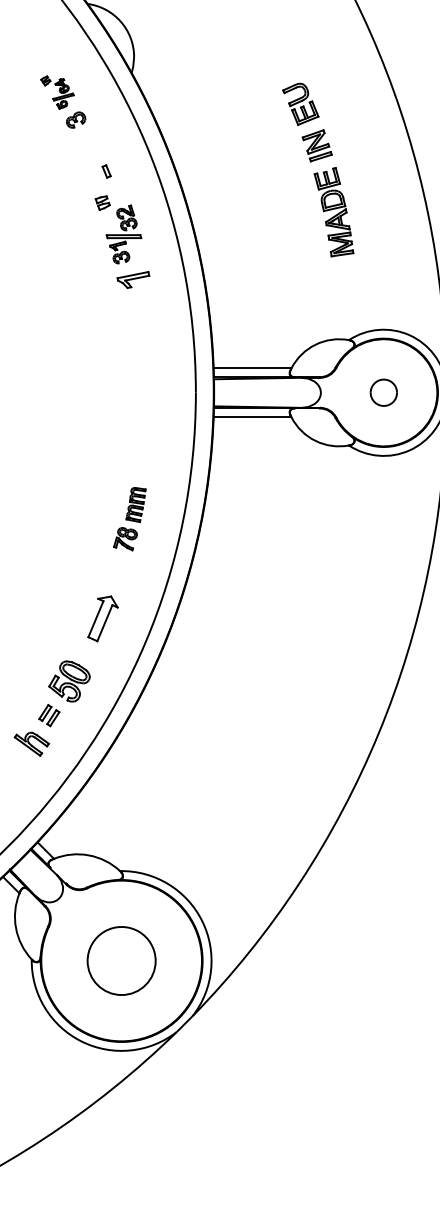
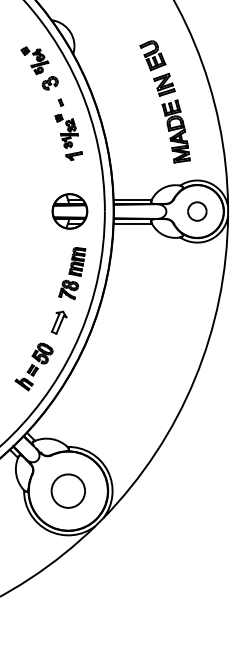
part: (62, 102) -> (39, 68), size x1.67
part: (317, 169) -> (164, 101), size x1.43
part: (123, 392) -> (69, 211), added
part: (384, 392) -> (197, 211), size x1.43
part: (130, 518) -> (72, 273), size x1.67

